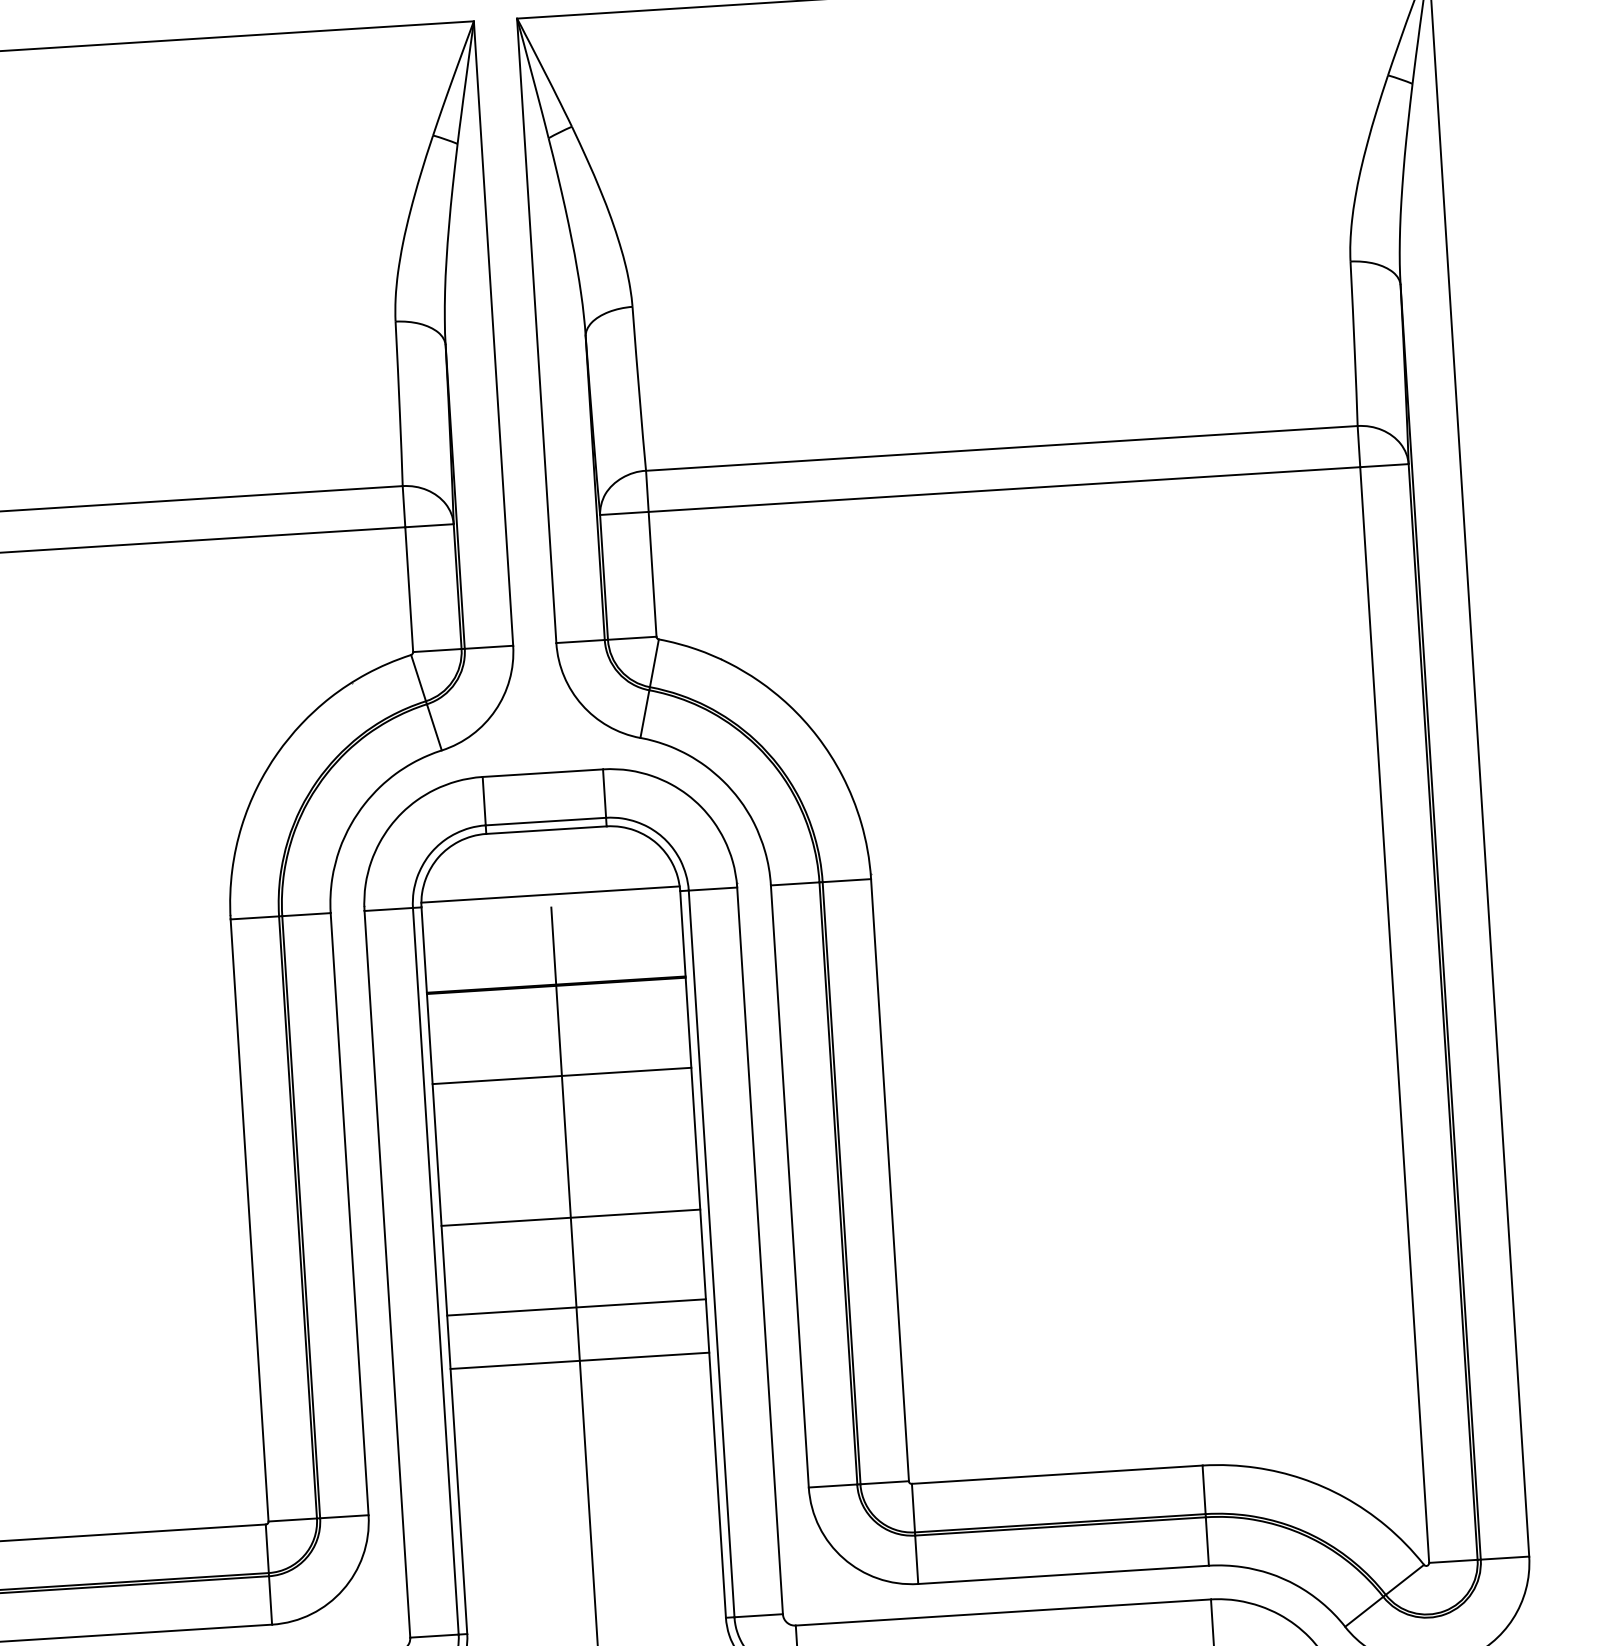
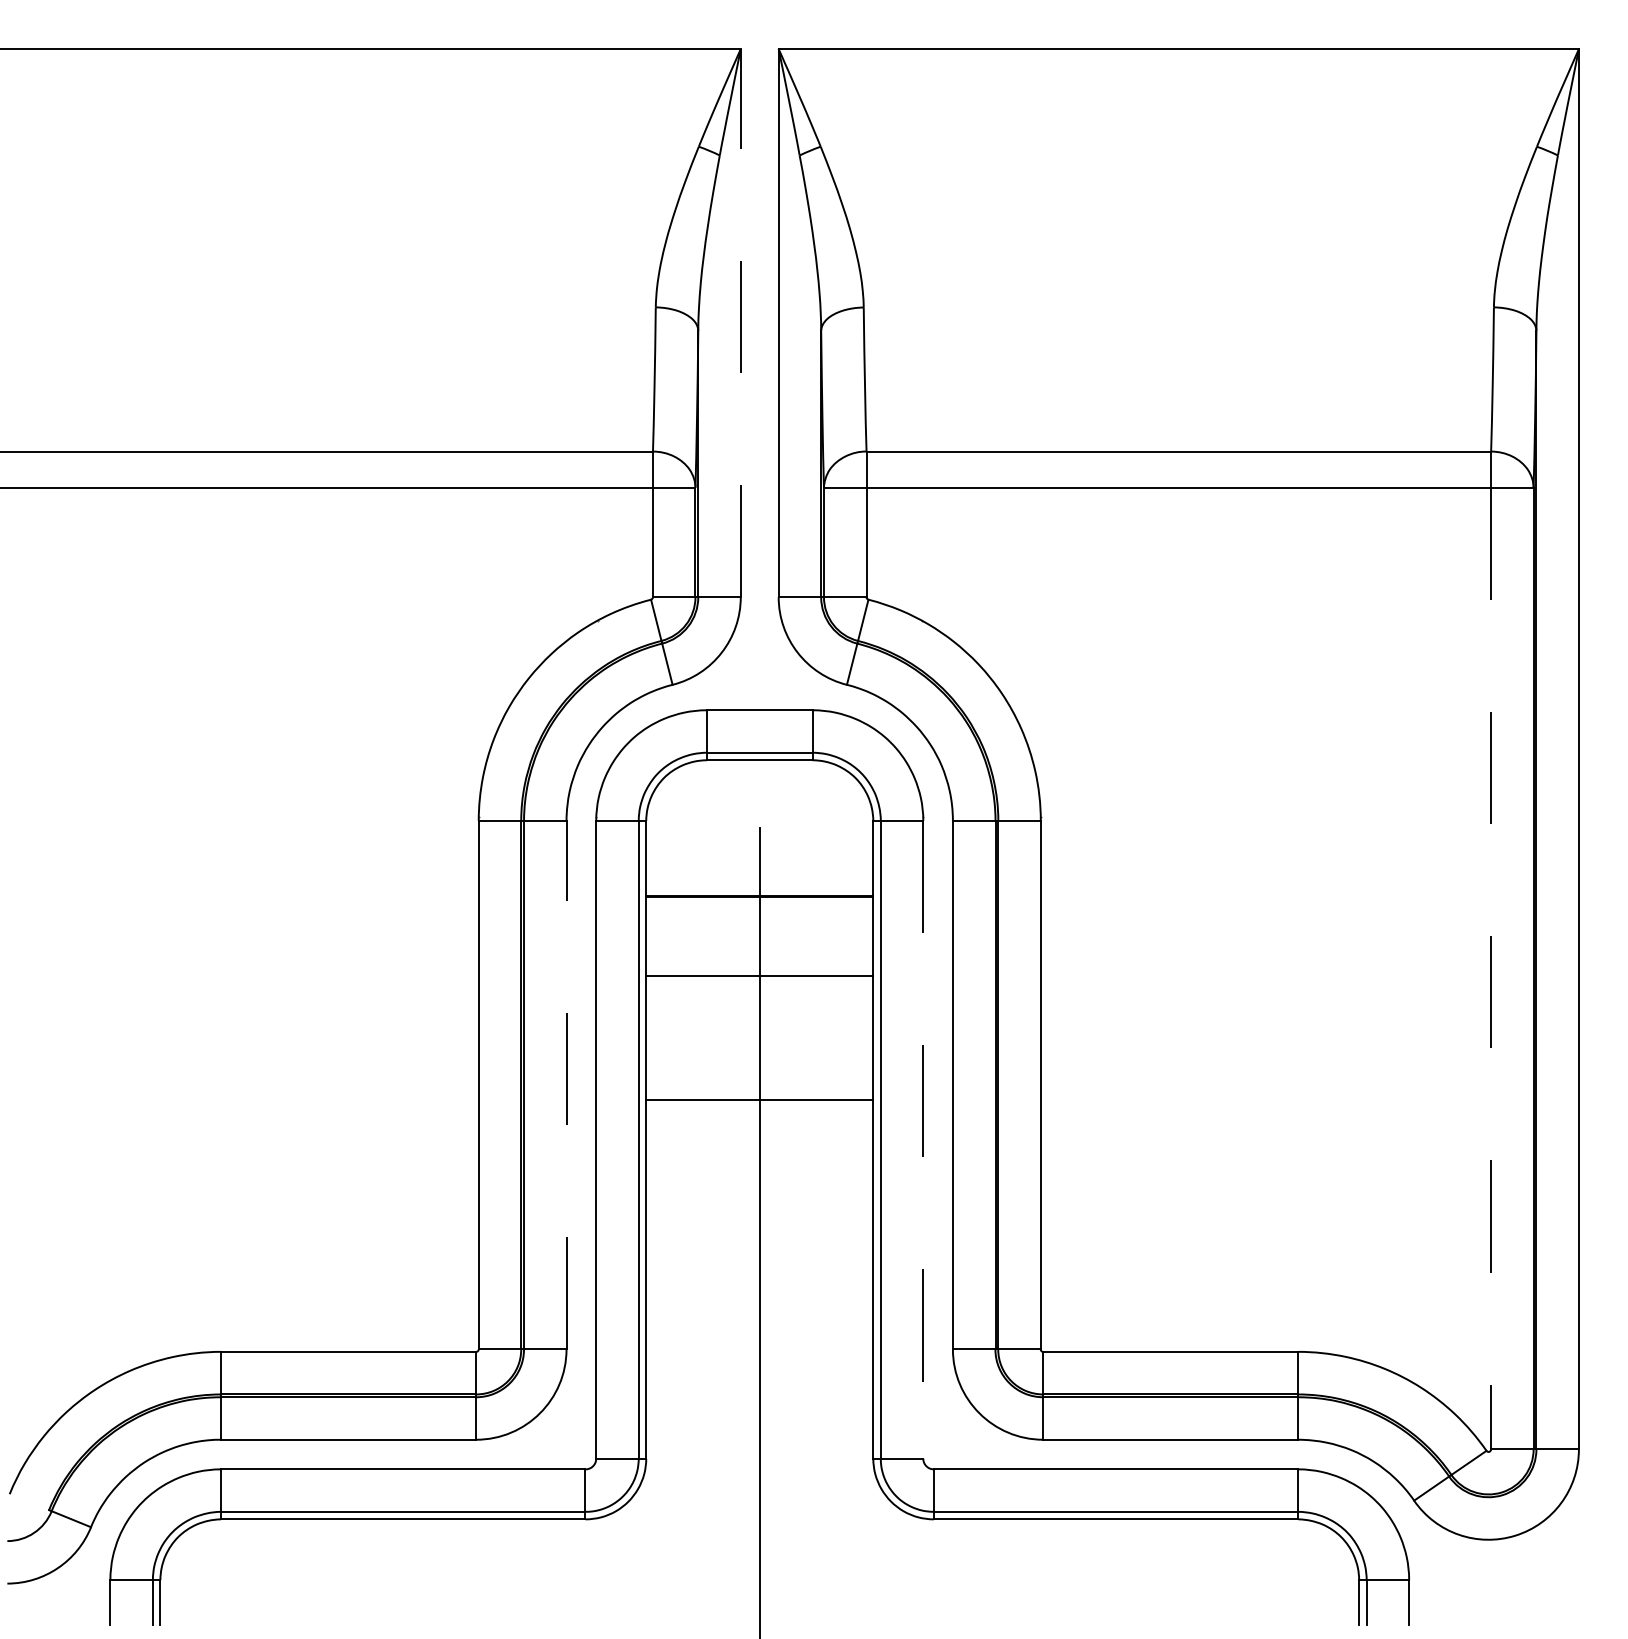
line: (493, 332) -> (740, 322), solid -> dashed
line: (550, 894) -> (759, 816), removed
line: (1395, 1014) -> (1491, 968), solid -> dashed
line: (349, 1213) -> (566, 1084), solid -> dashed
line: (760, 1250) -> (923, 1139), solid -> dashed
line: (576, 1307) -> (759, 1179), removed
line: (579, 1361) -> (759, 1226), removed

